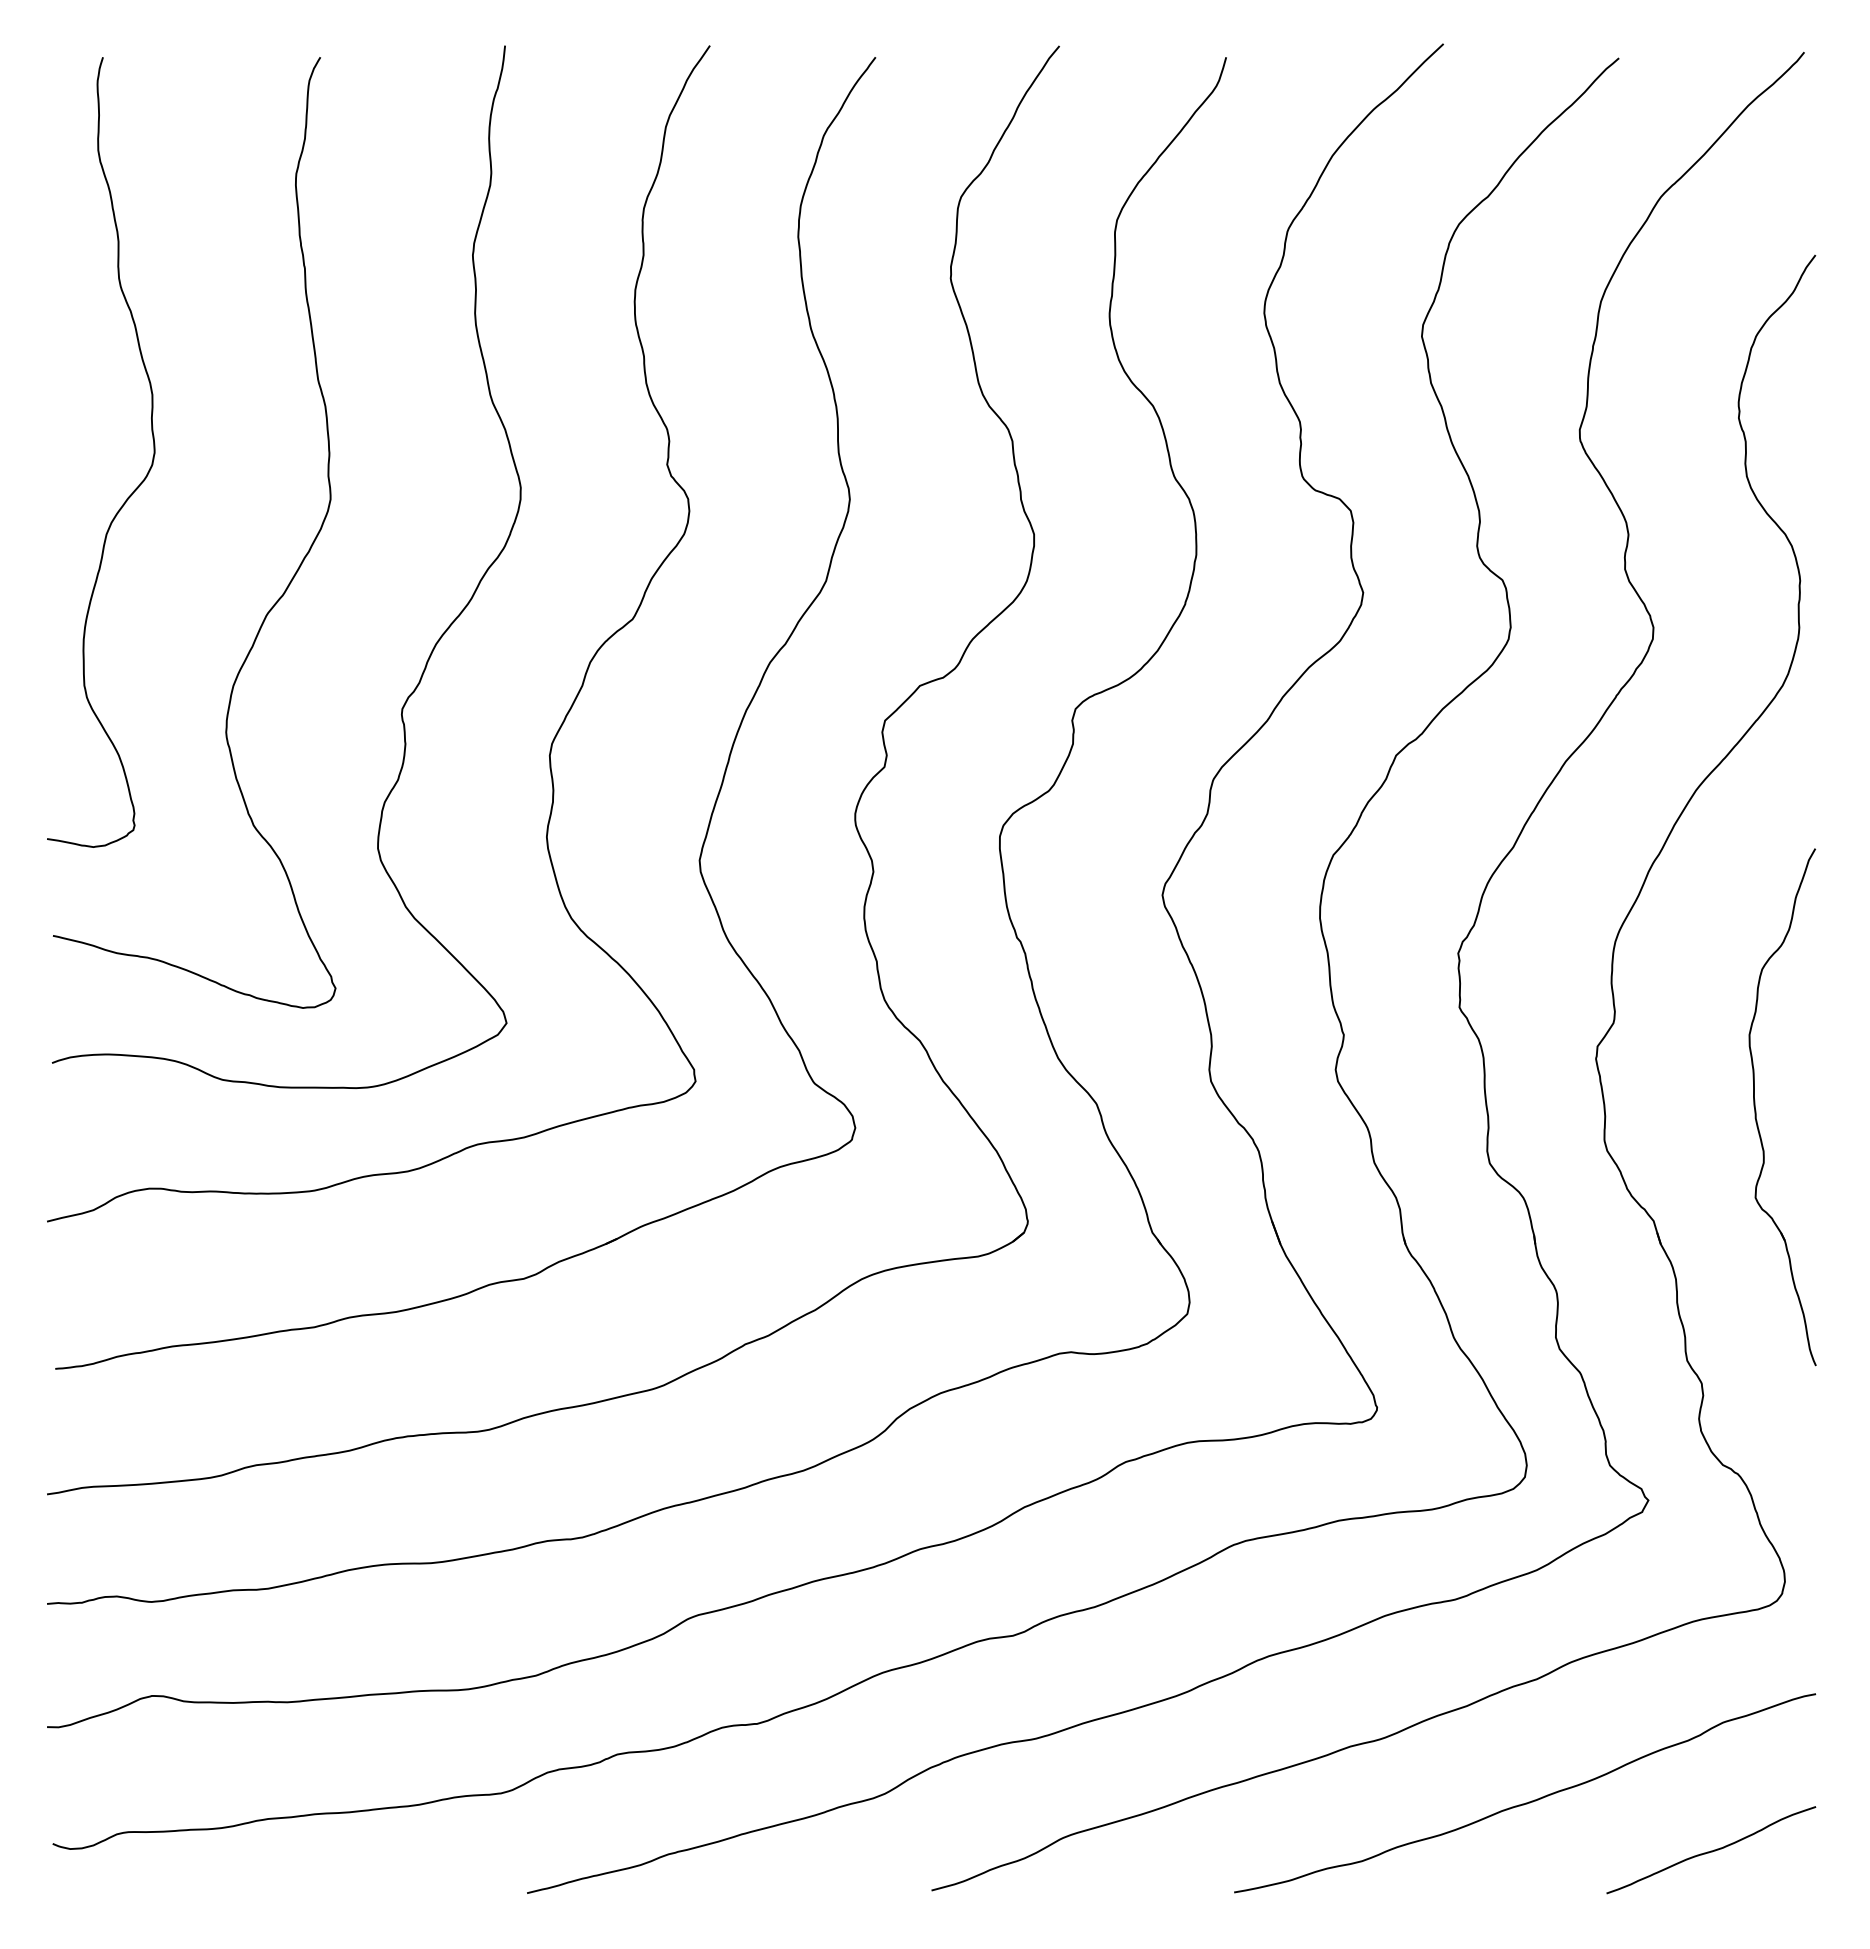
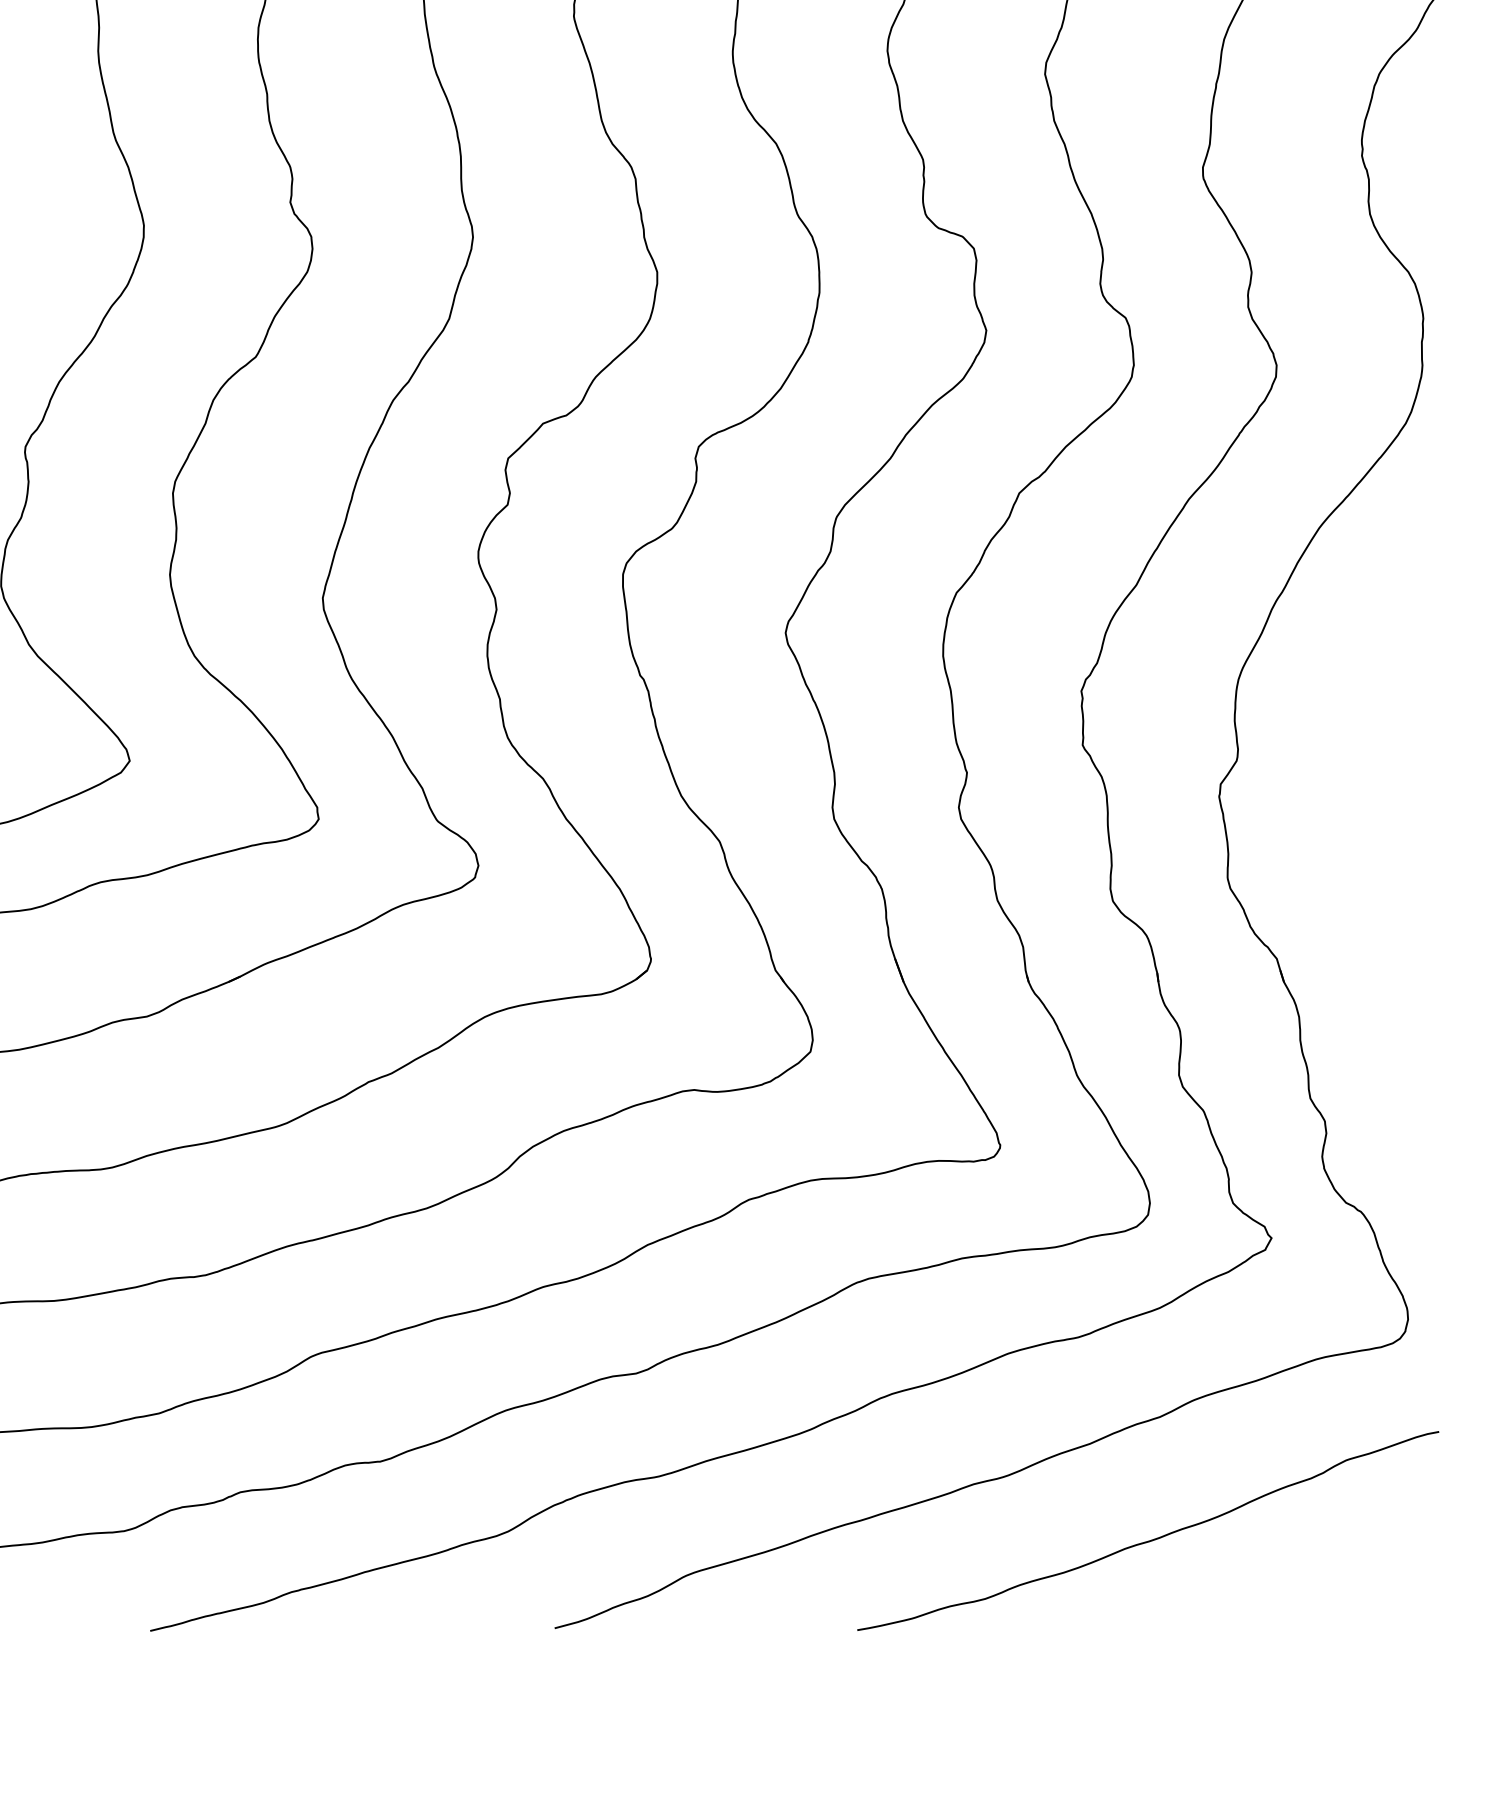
part: (1756, 1110) -> (1379, 848), removed
curve: (1711, 1850) -> (1334, 1588), removed

